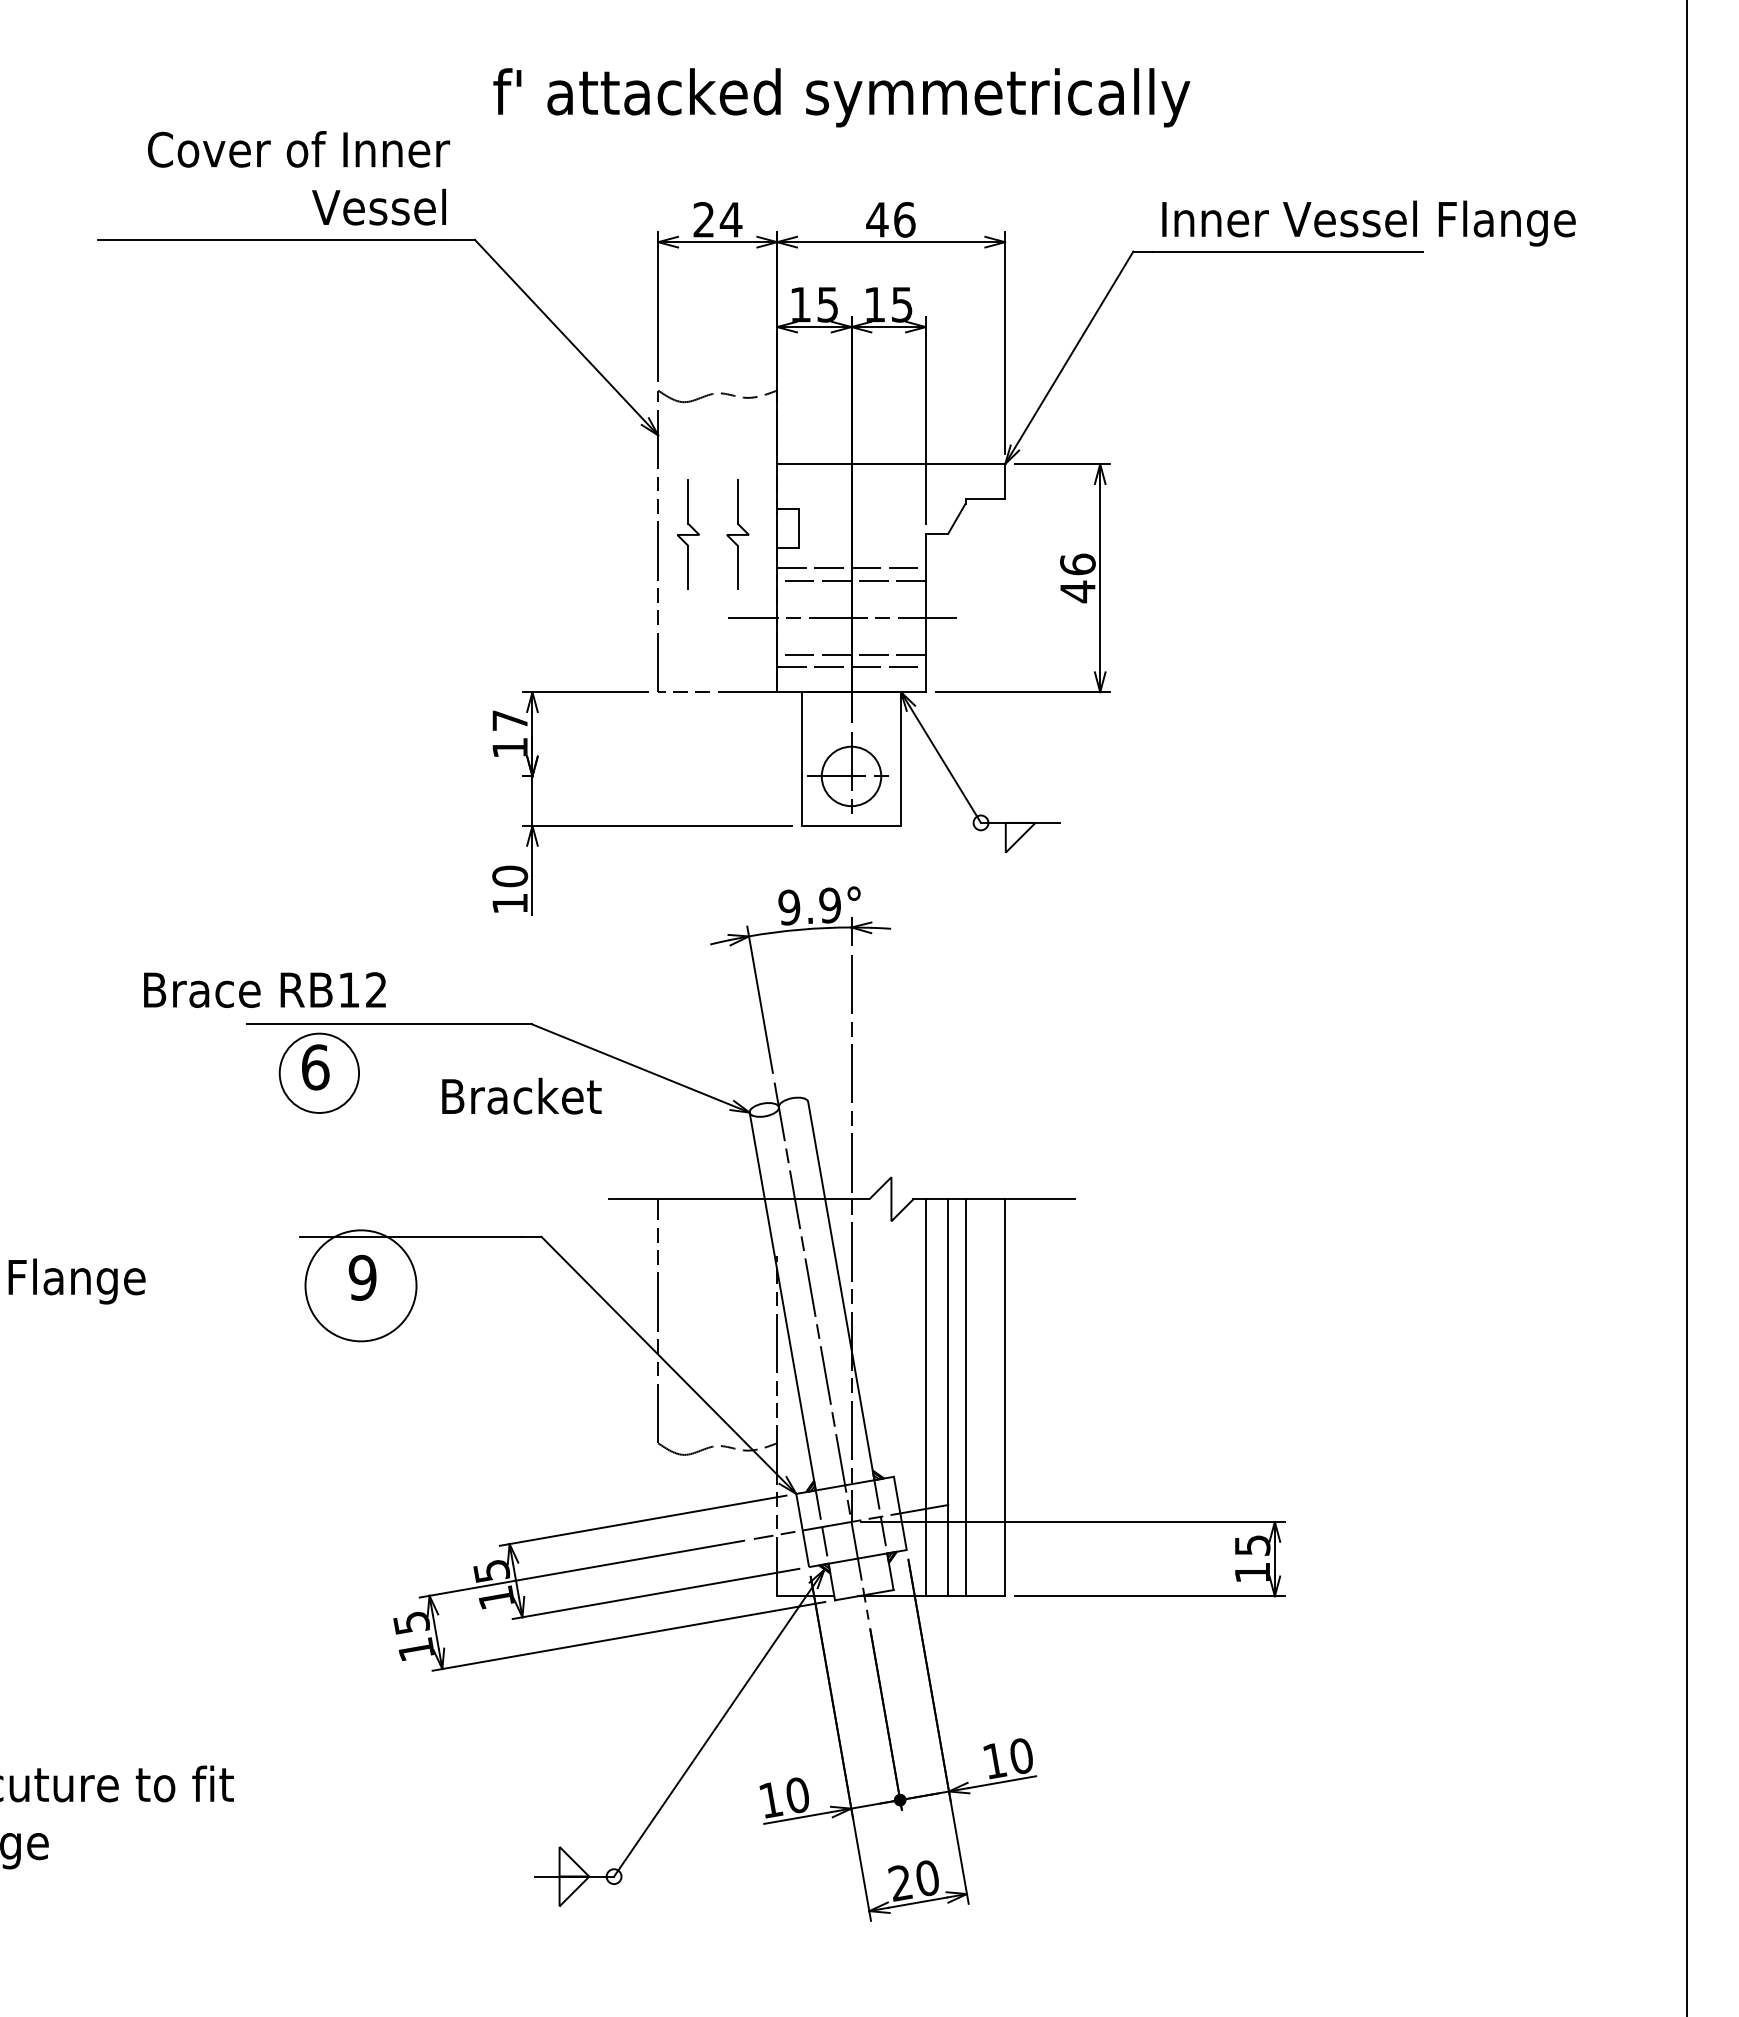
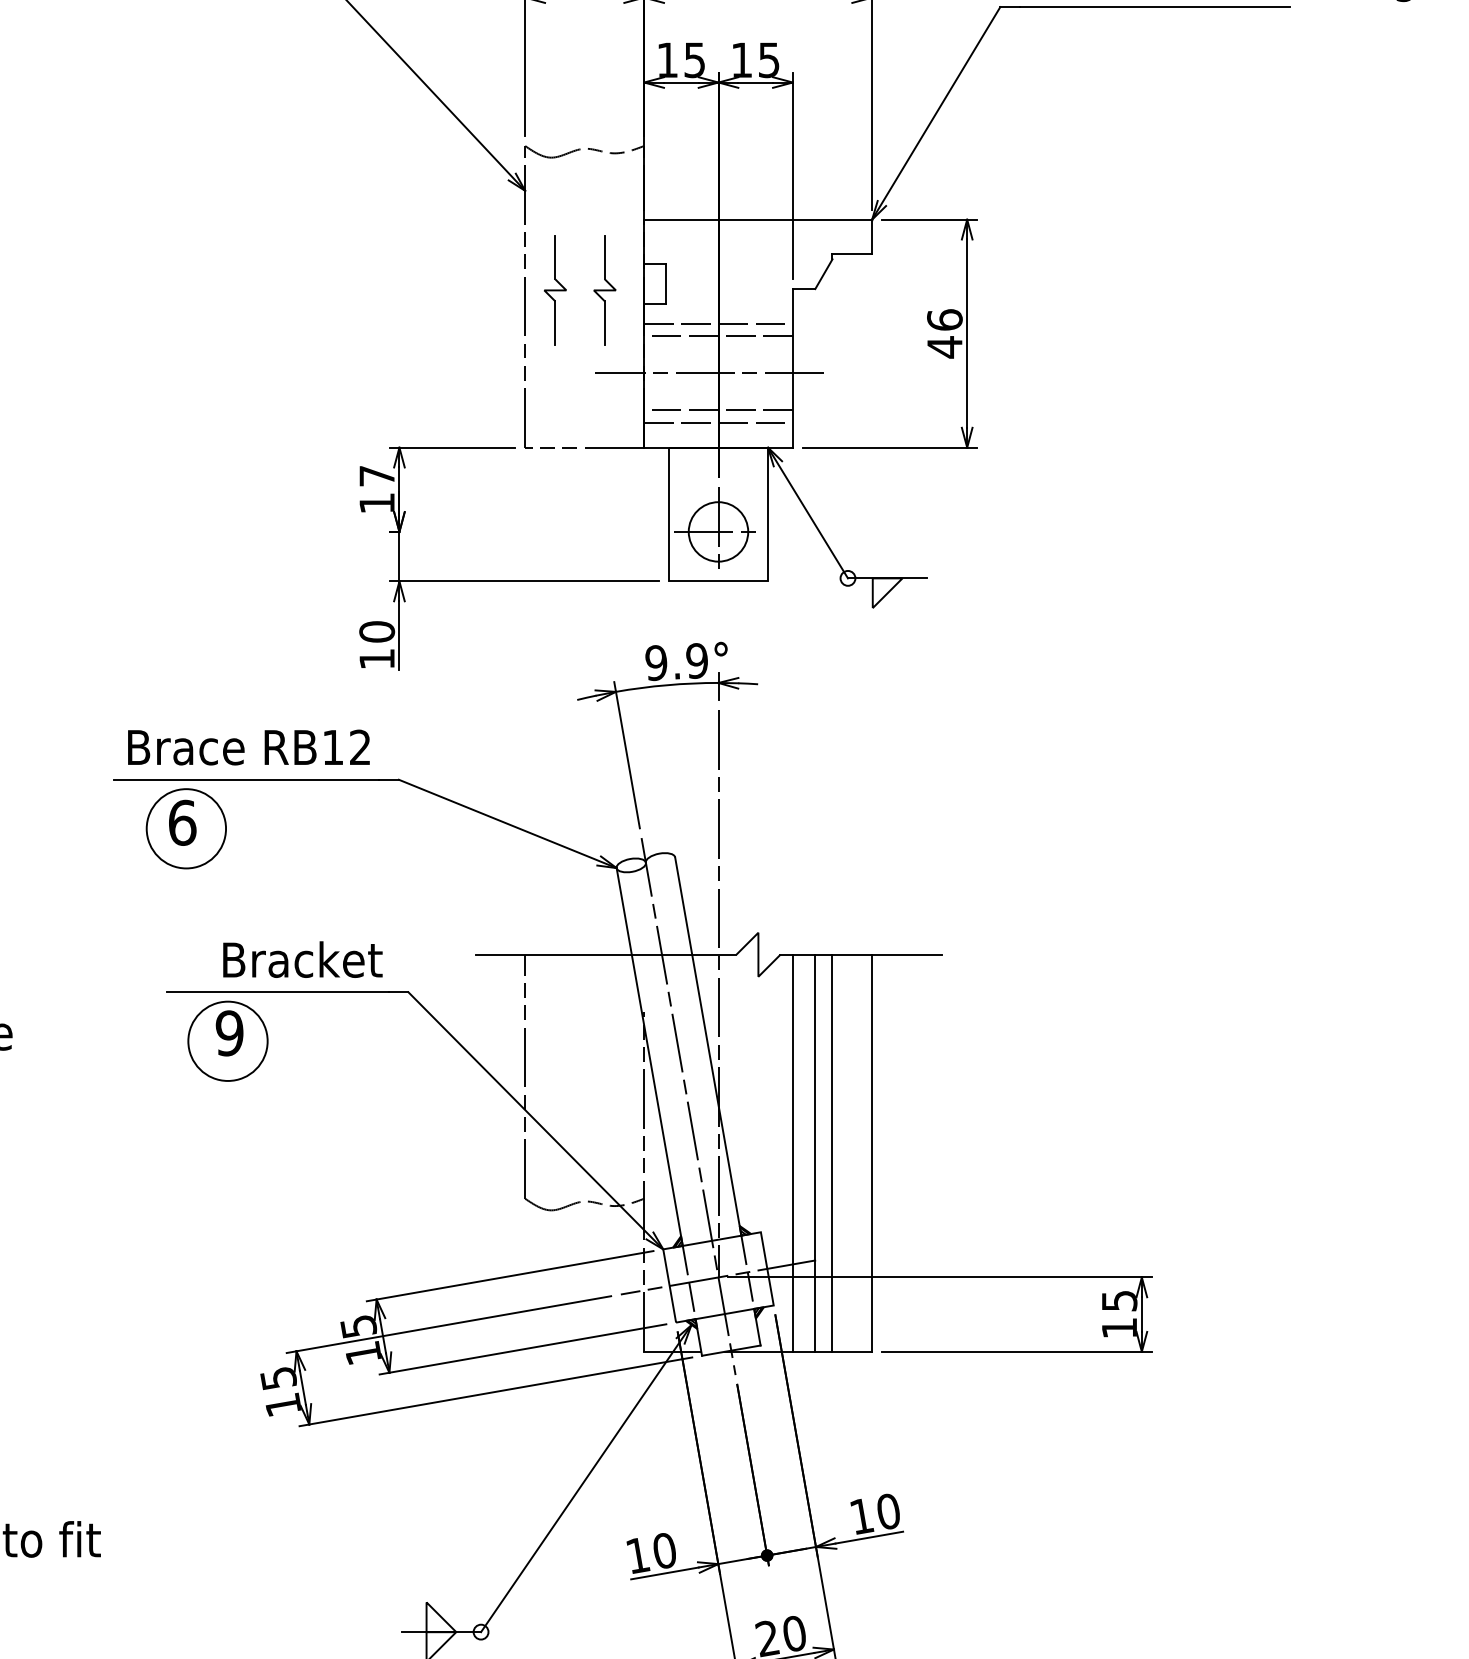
text: (264, 989) -> (248, 746), moved
text: (521, 1095) -> (302, 958), moved
circle: (360, 1285) -> (227, 1040), size x0.71

